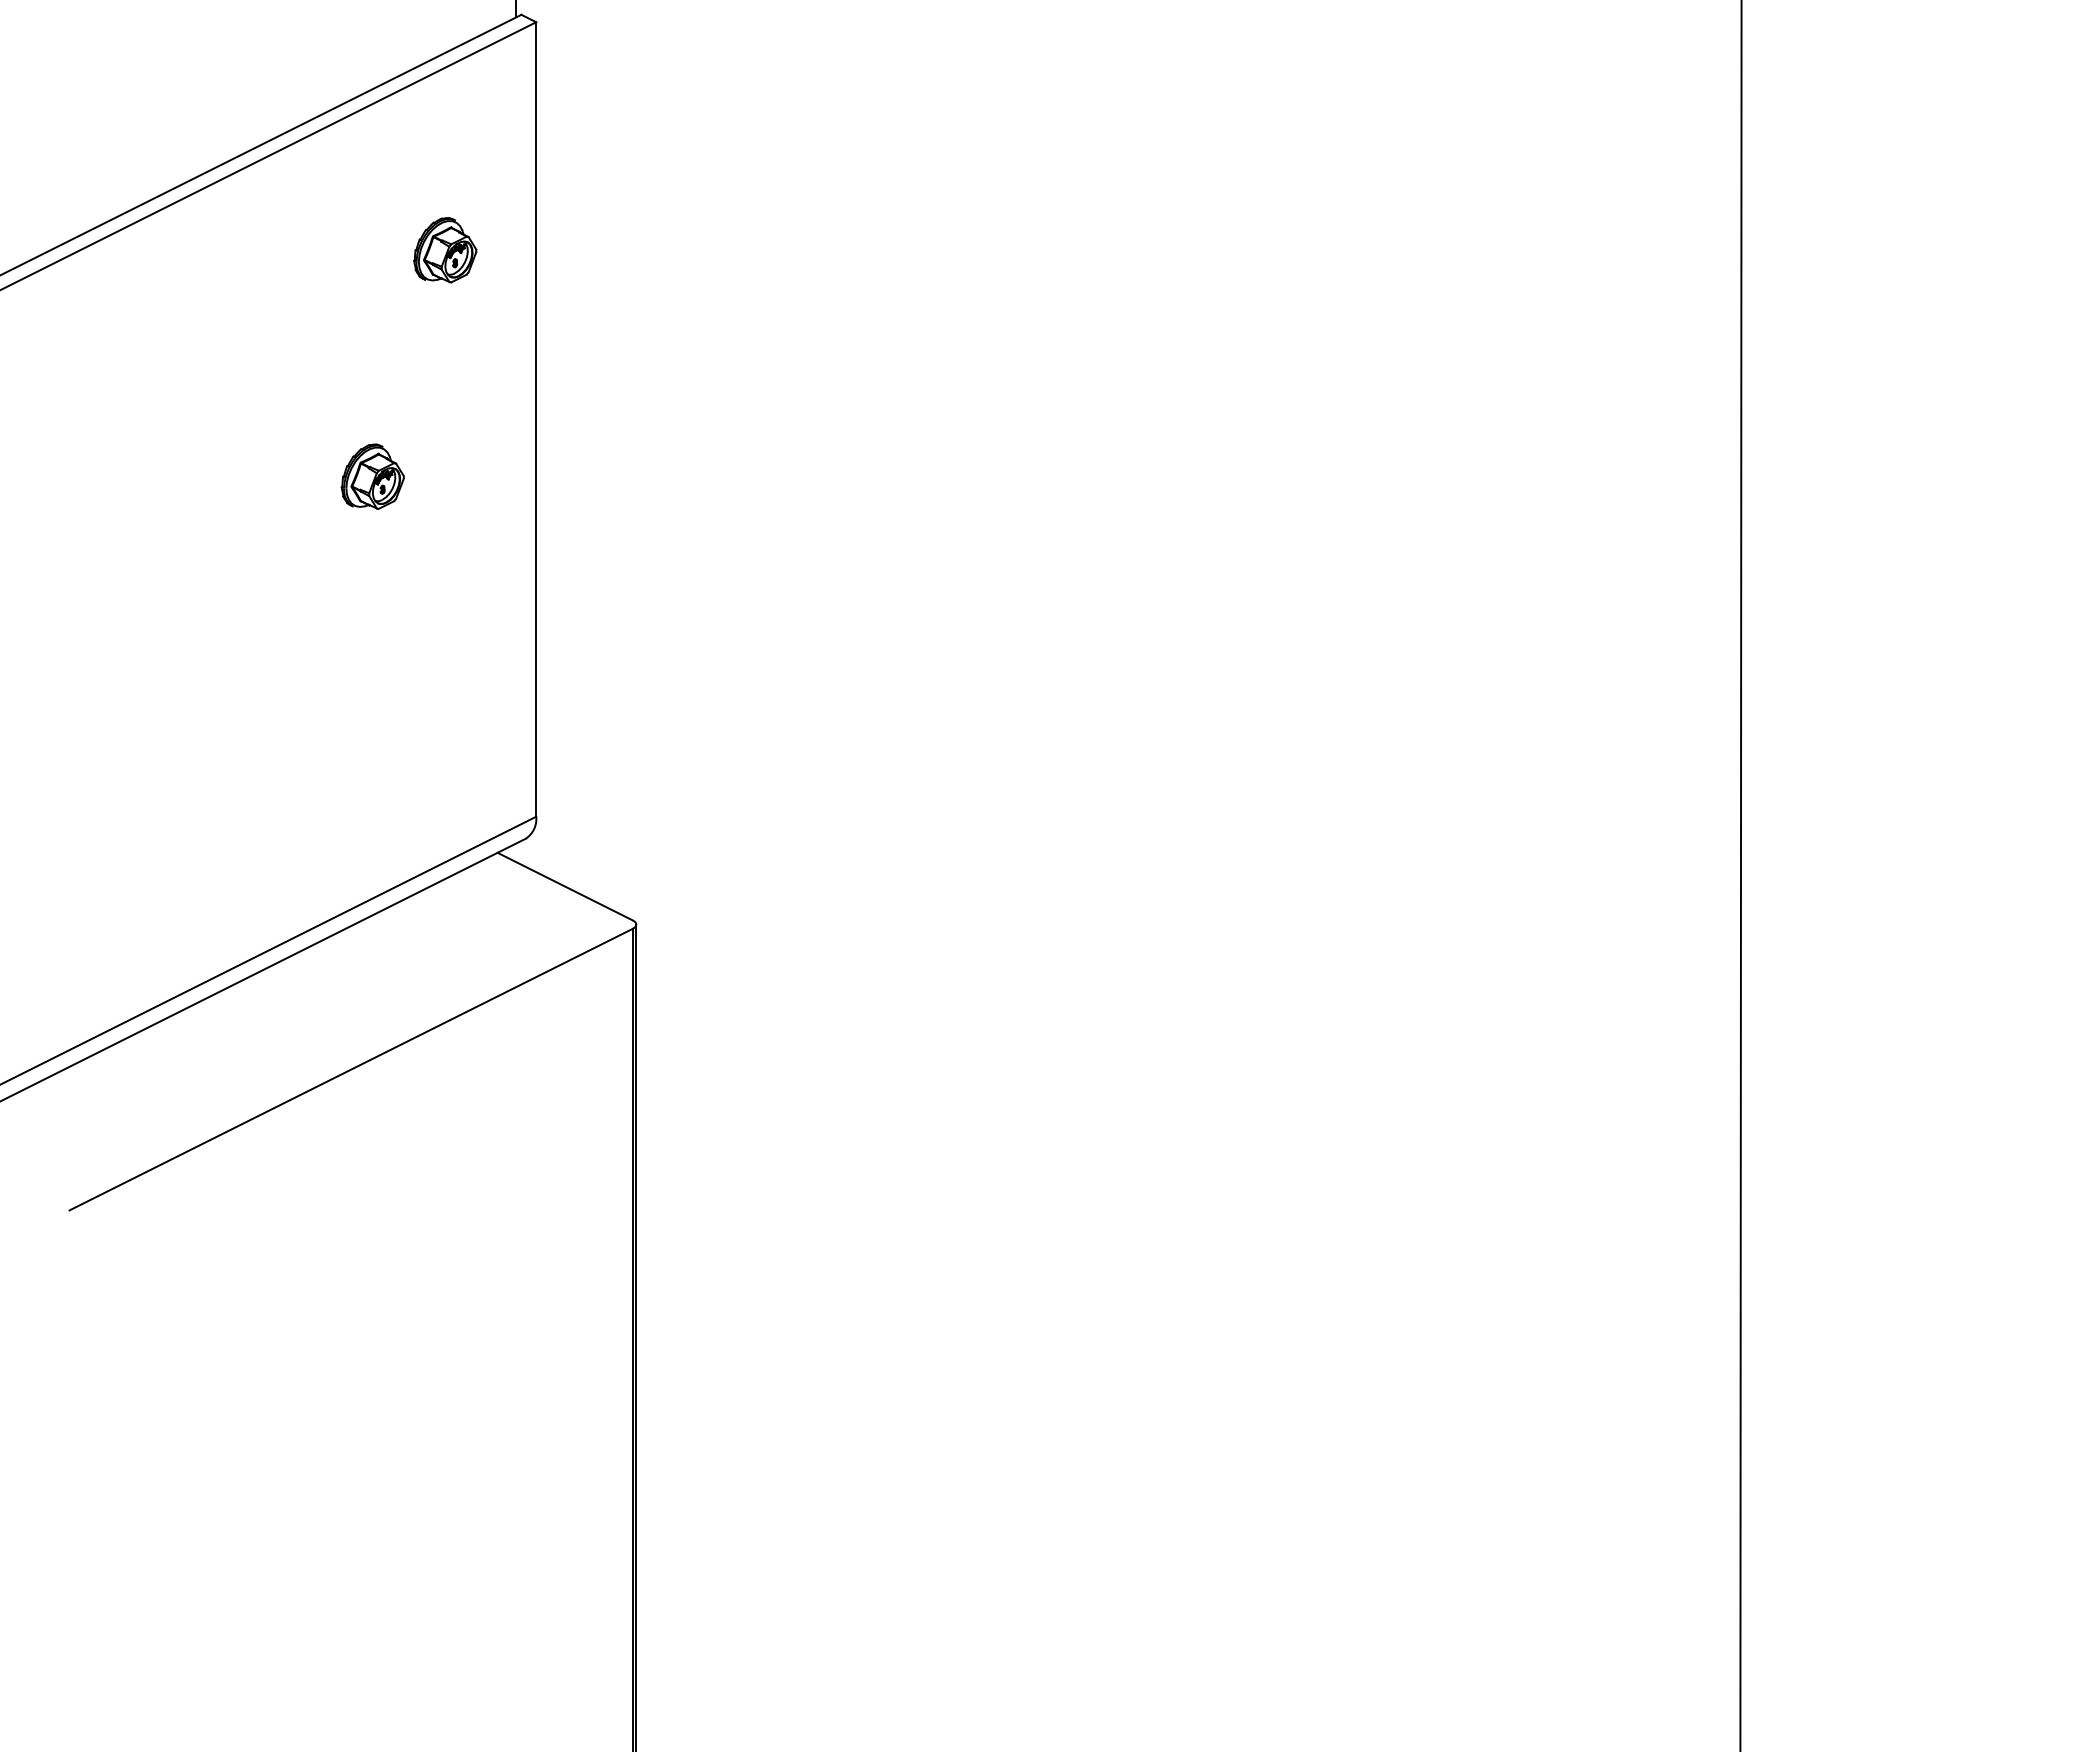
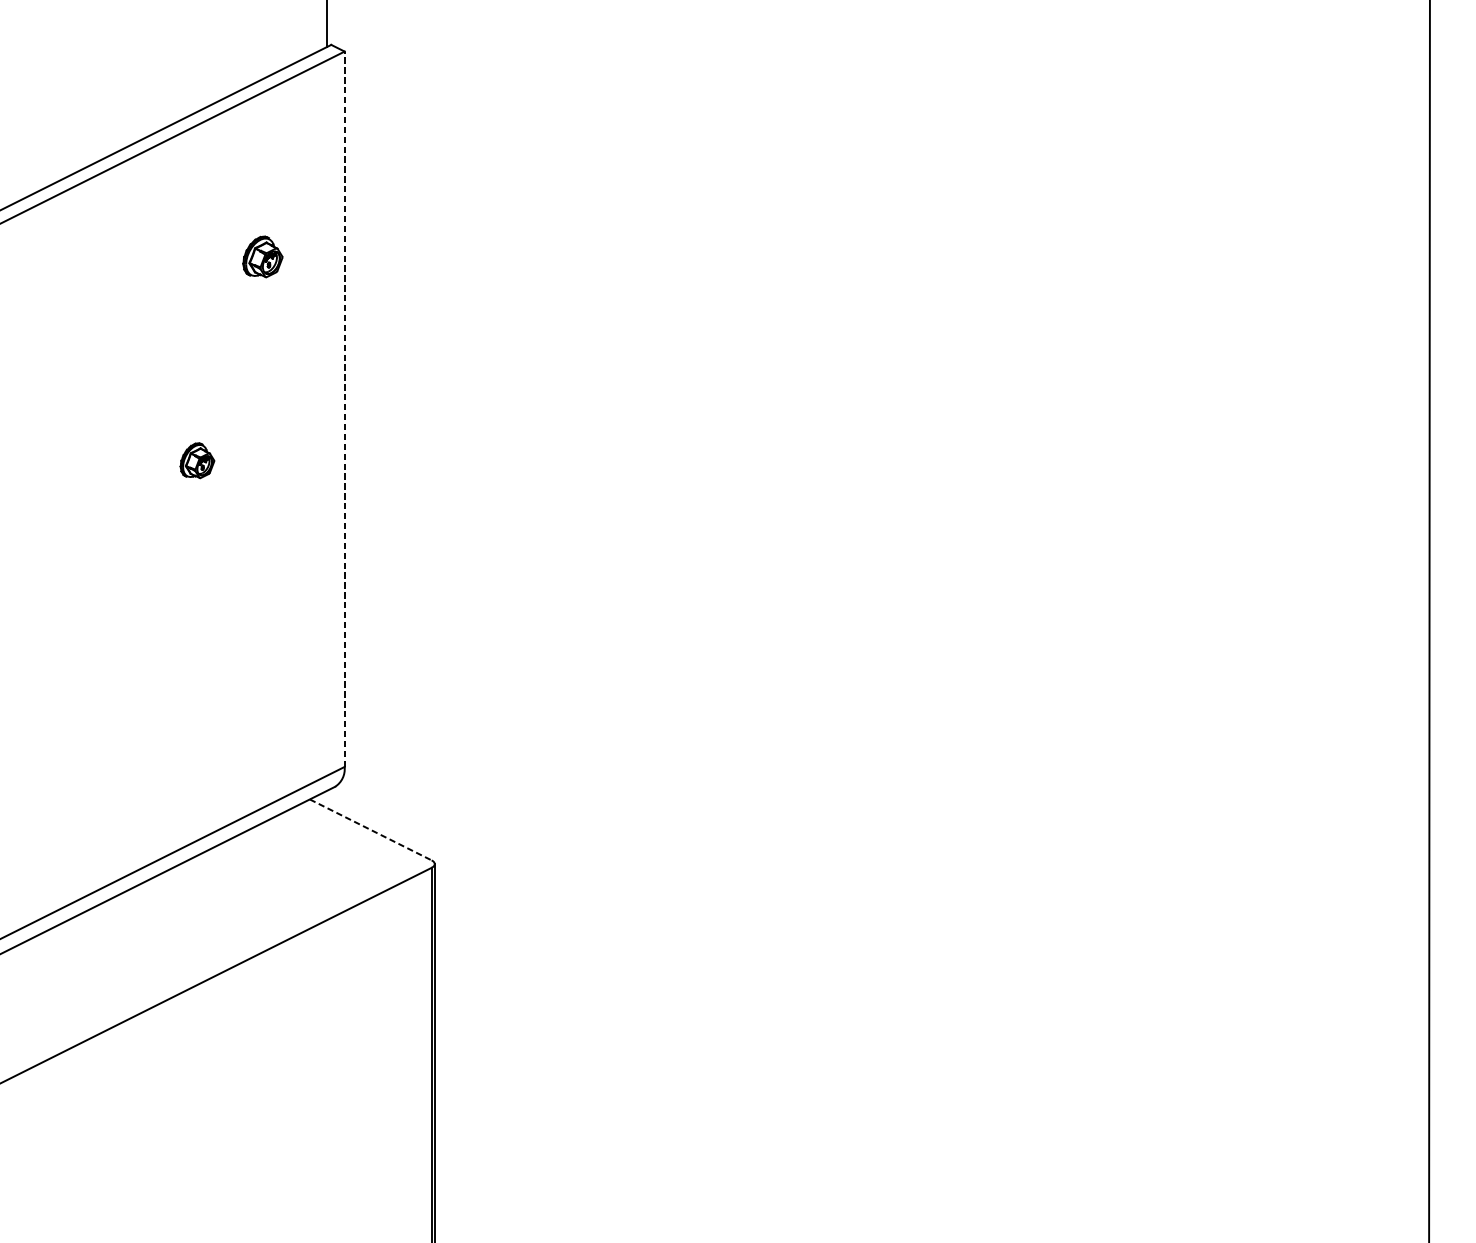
part: (445, 250) -> (262, 257), size x0.7
line: (536, 418) -> (344, 408), solid -> dashed
part: (372, 476) -> (197, 460), size x0.6
line: (565, 886) -> (370, 829), solid -> dashed

